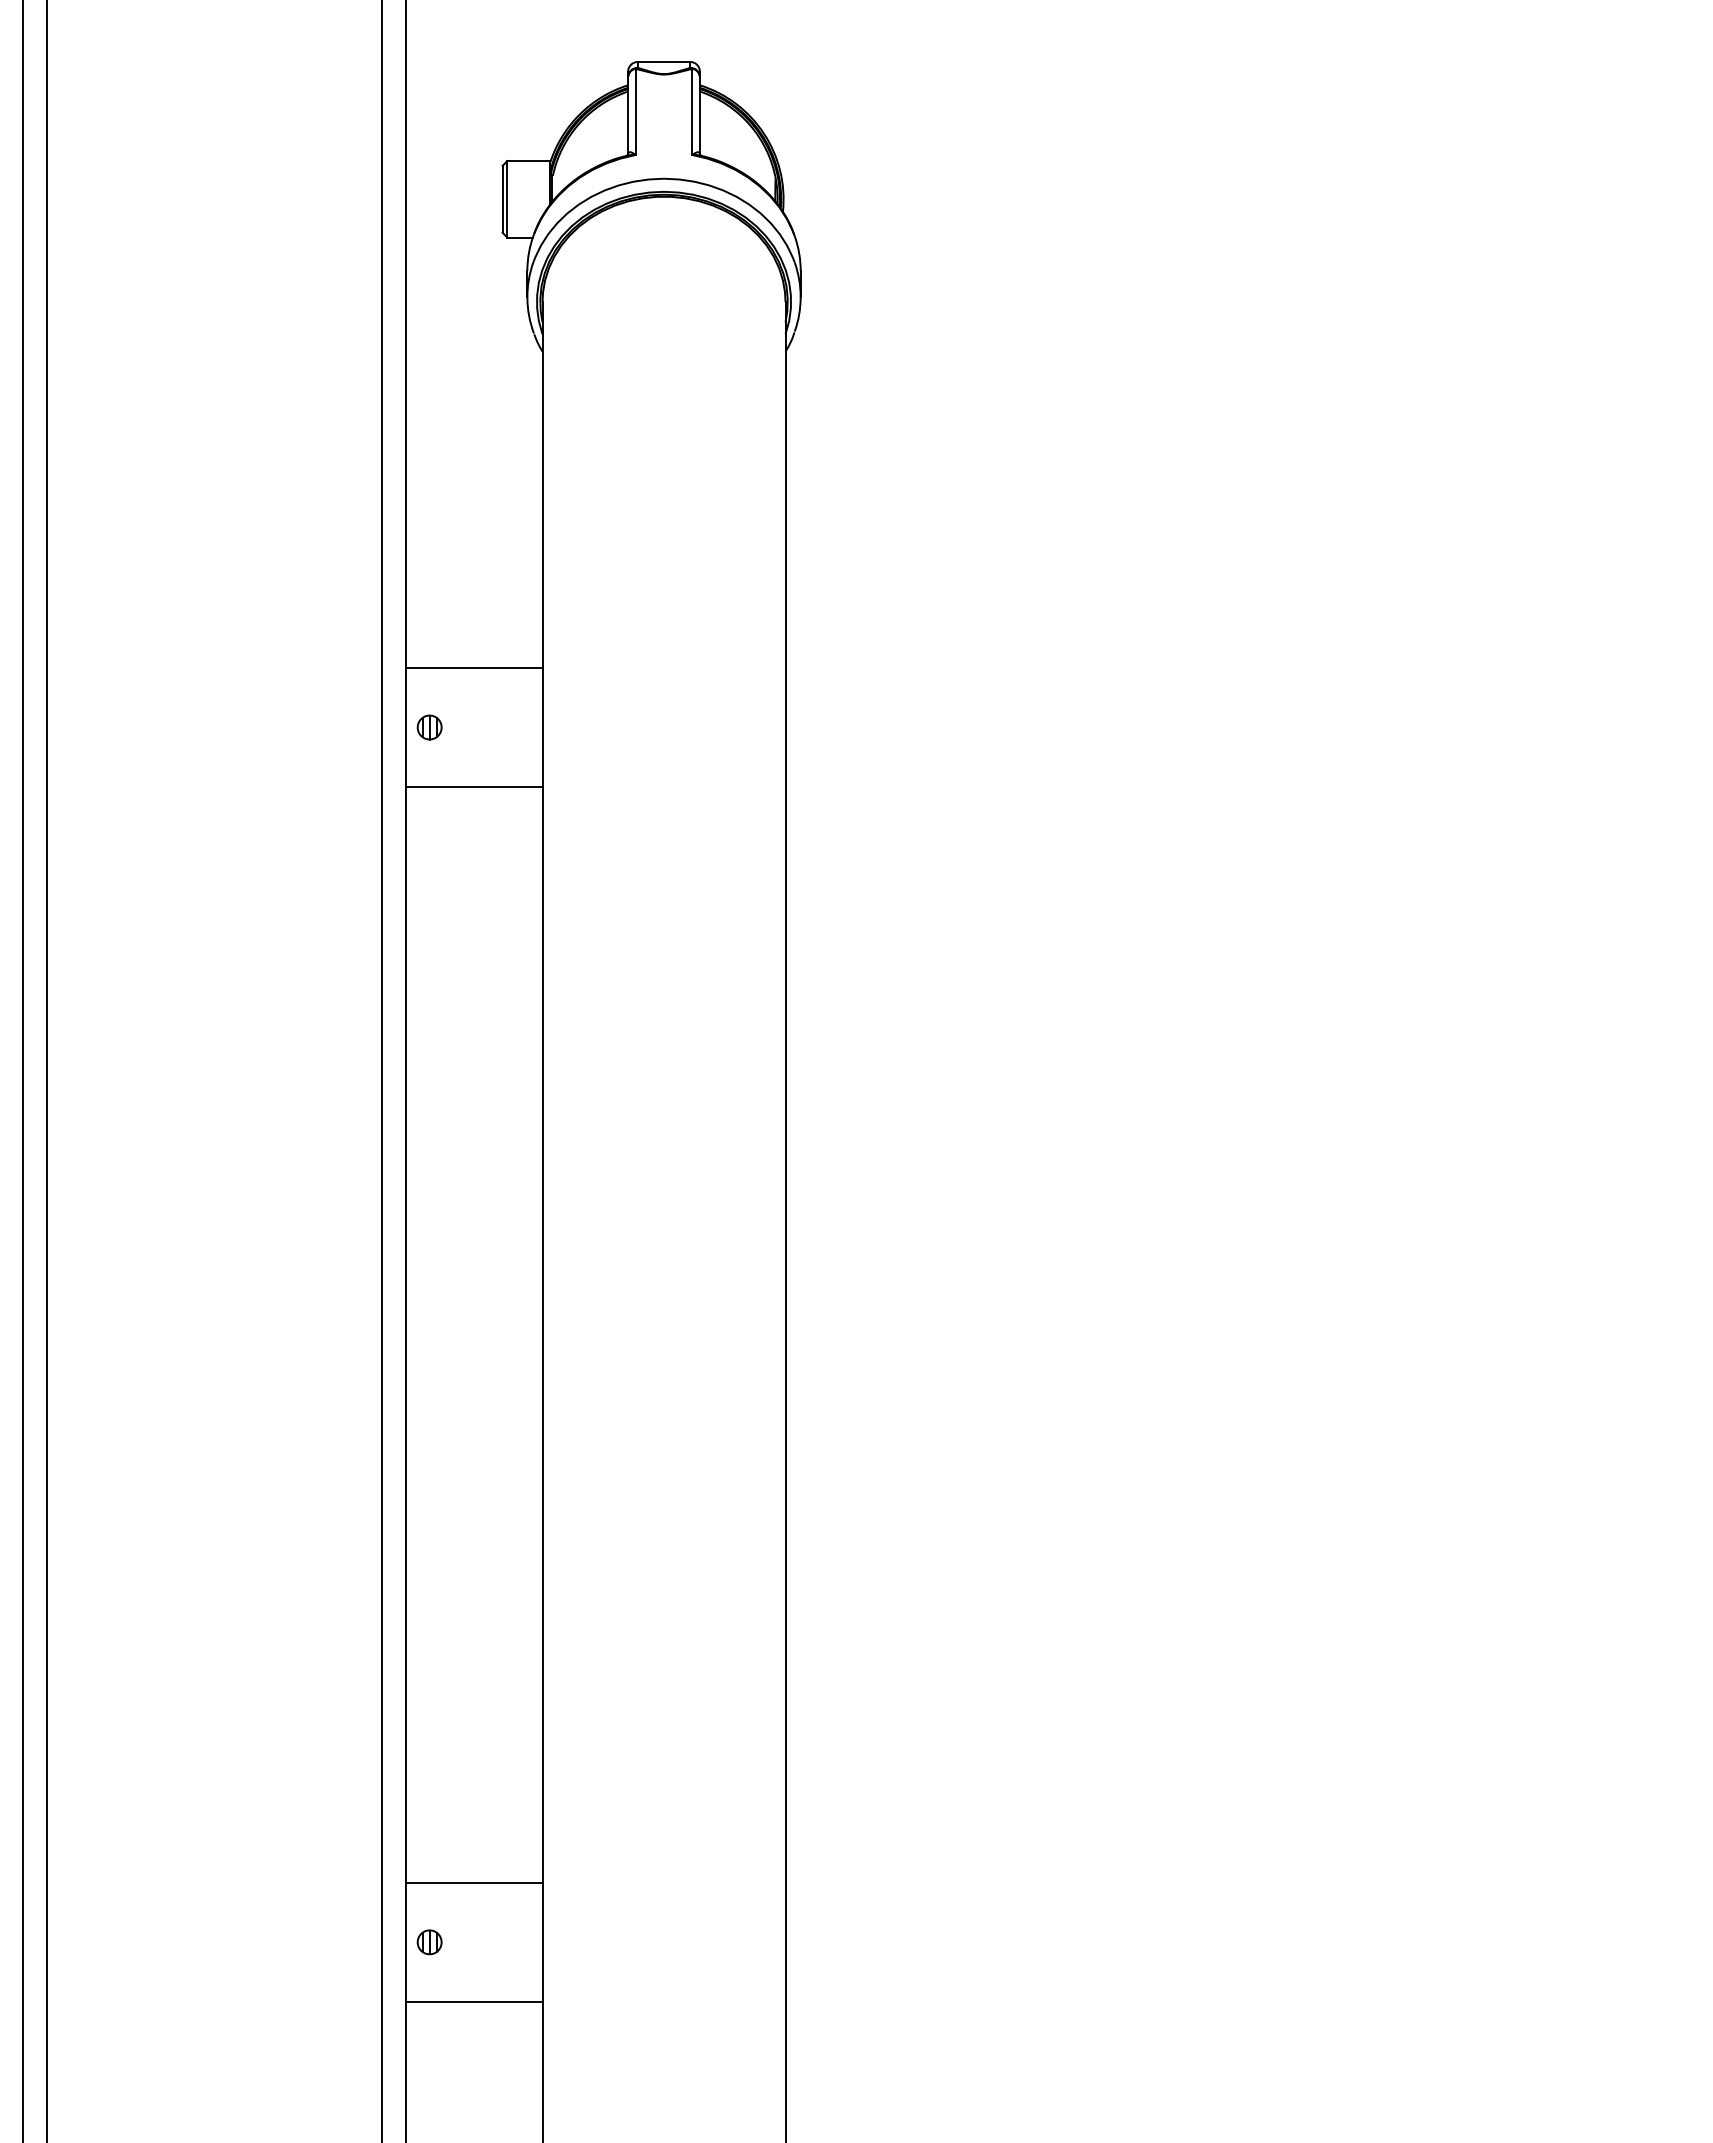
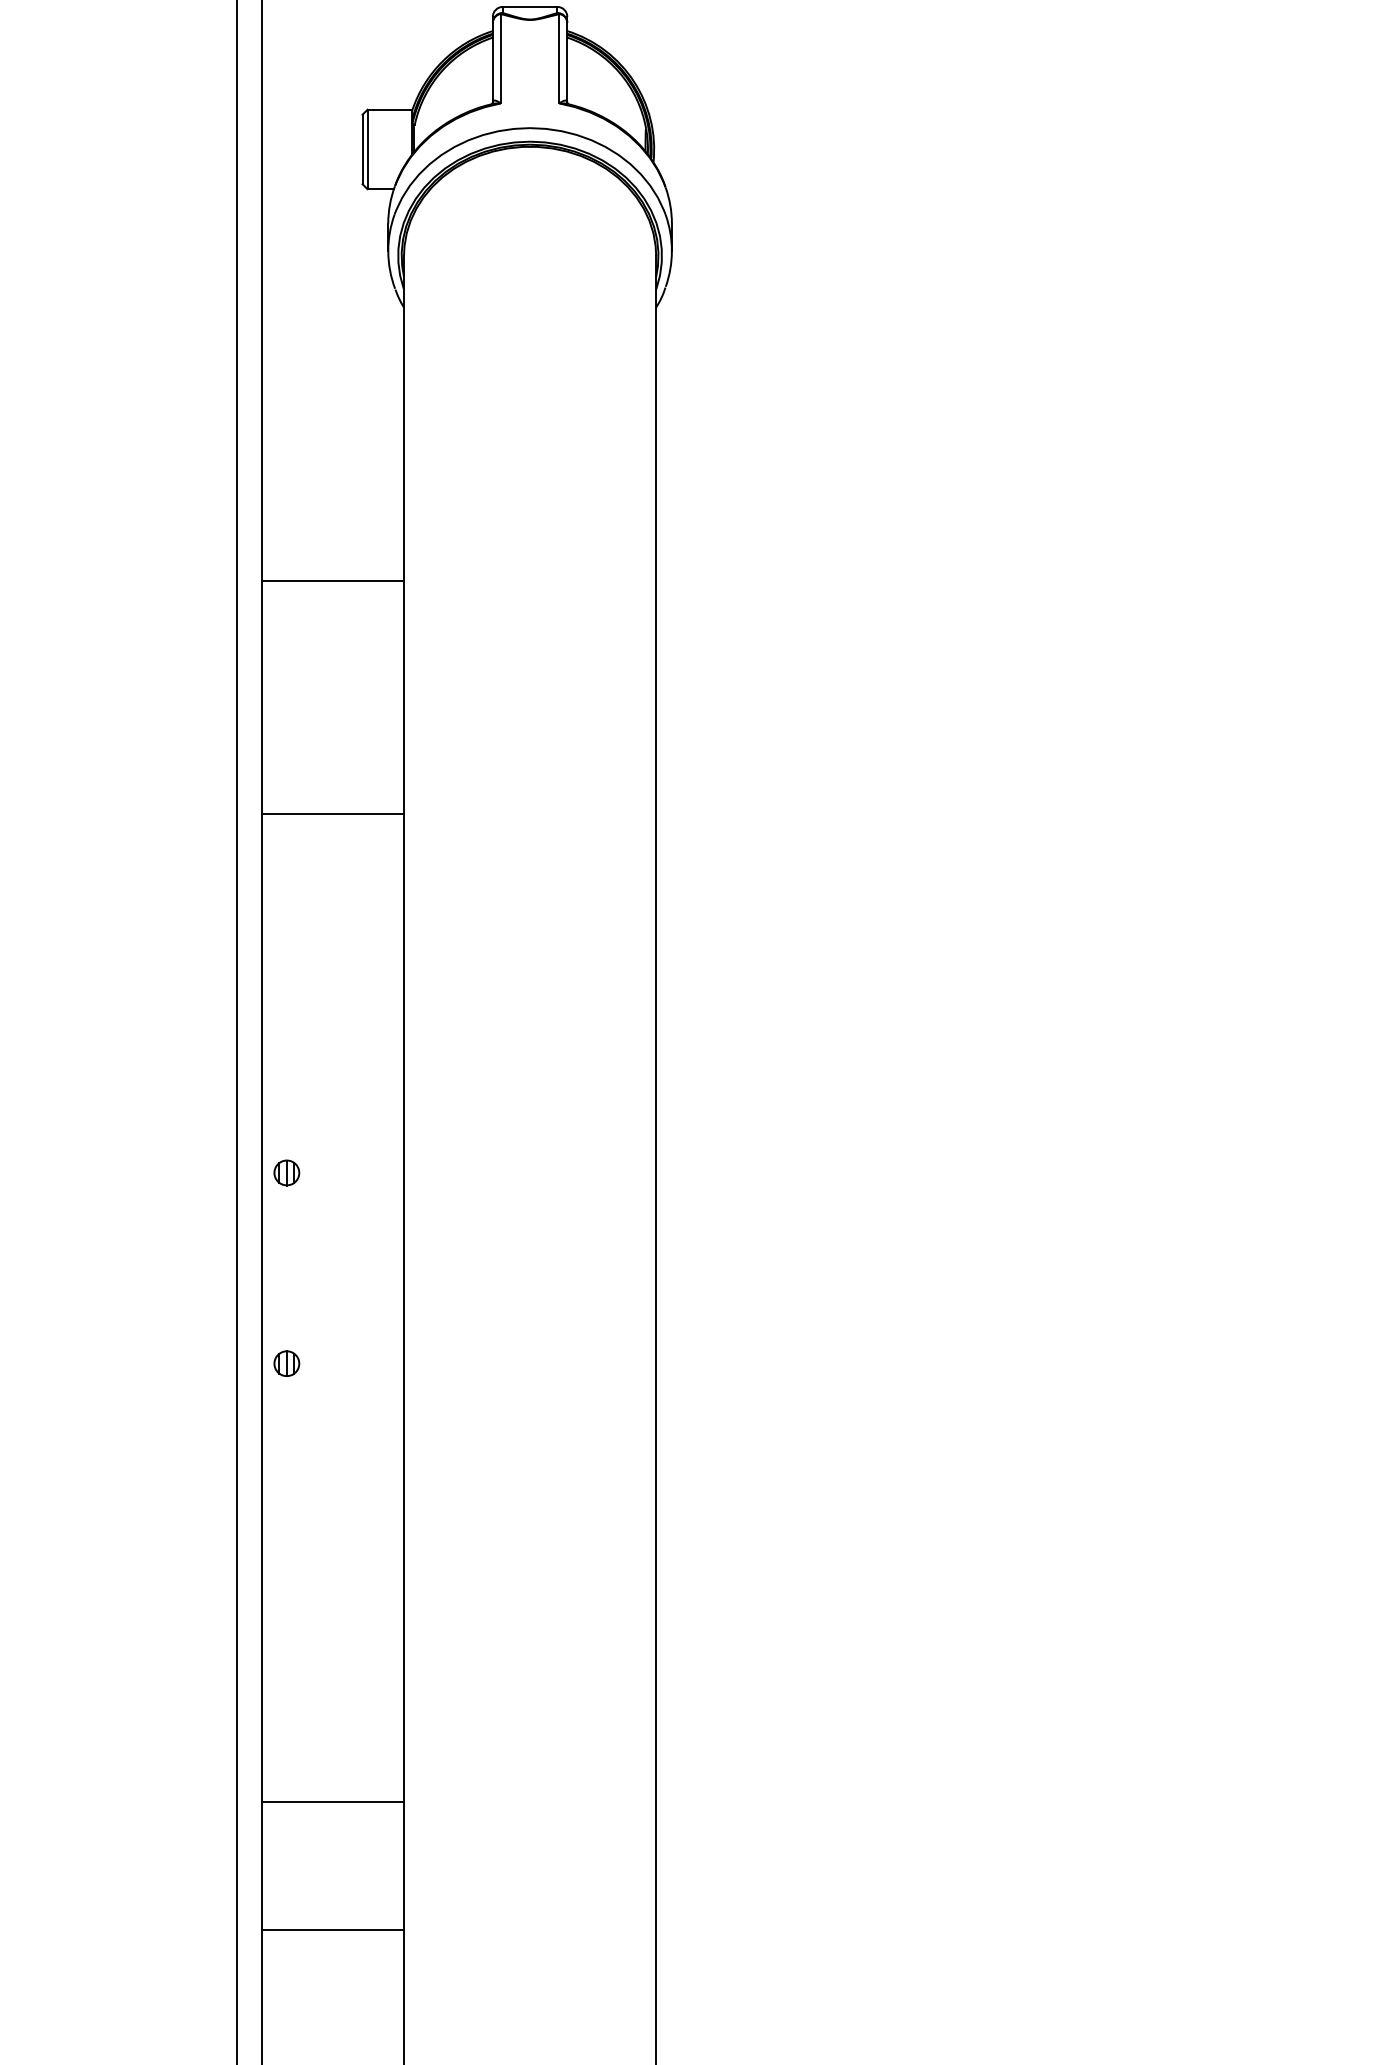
line: (473, 667) -> (332, 580), moved
part: (429, 727) -> (286, 1172), moved
line: (473, 787) -> (332, 813), moved
line: (473, 1882) -> (332, 1801), moved
part: (429, 1942) -> (286, 1363), moved
line: (473, 2002) -> (332, 1930), moved

